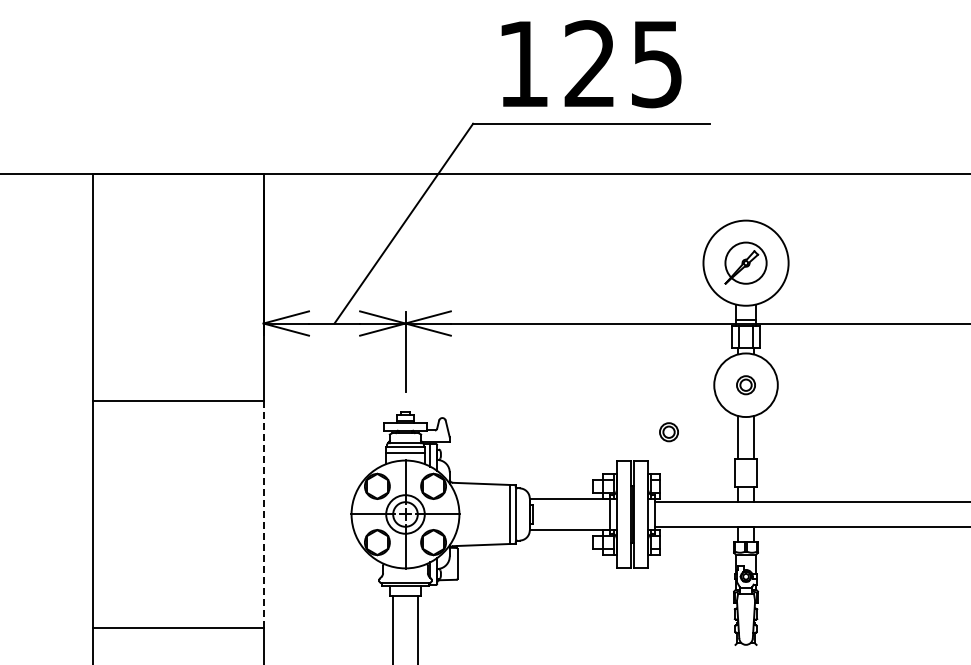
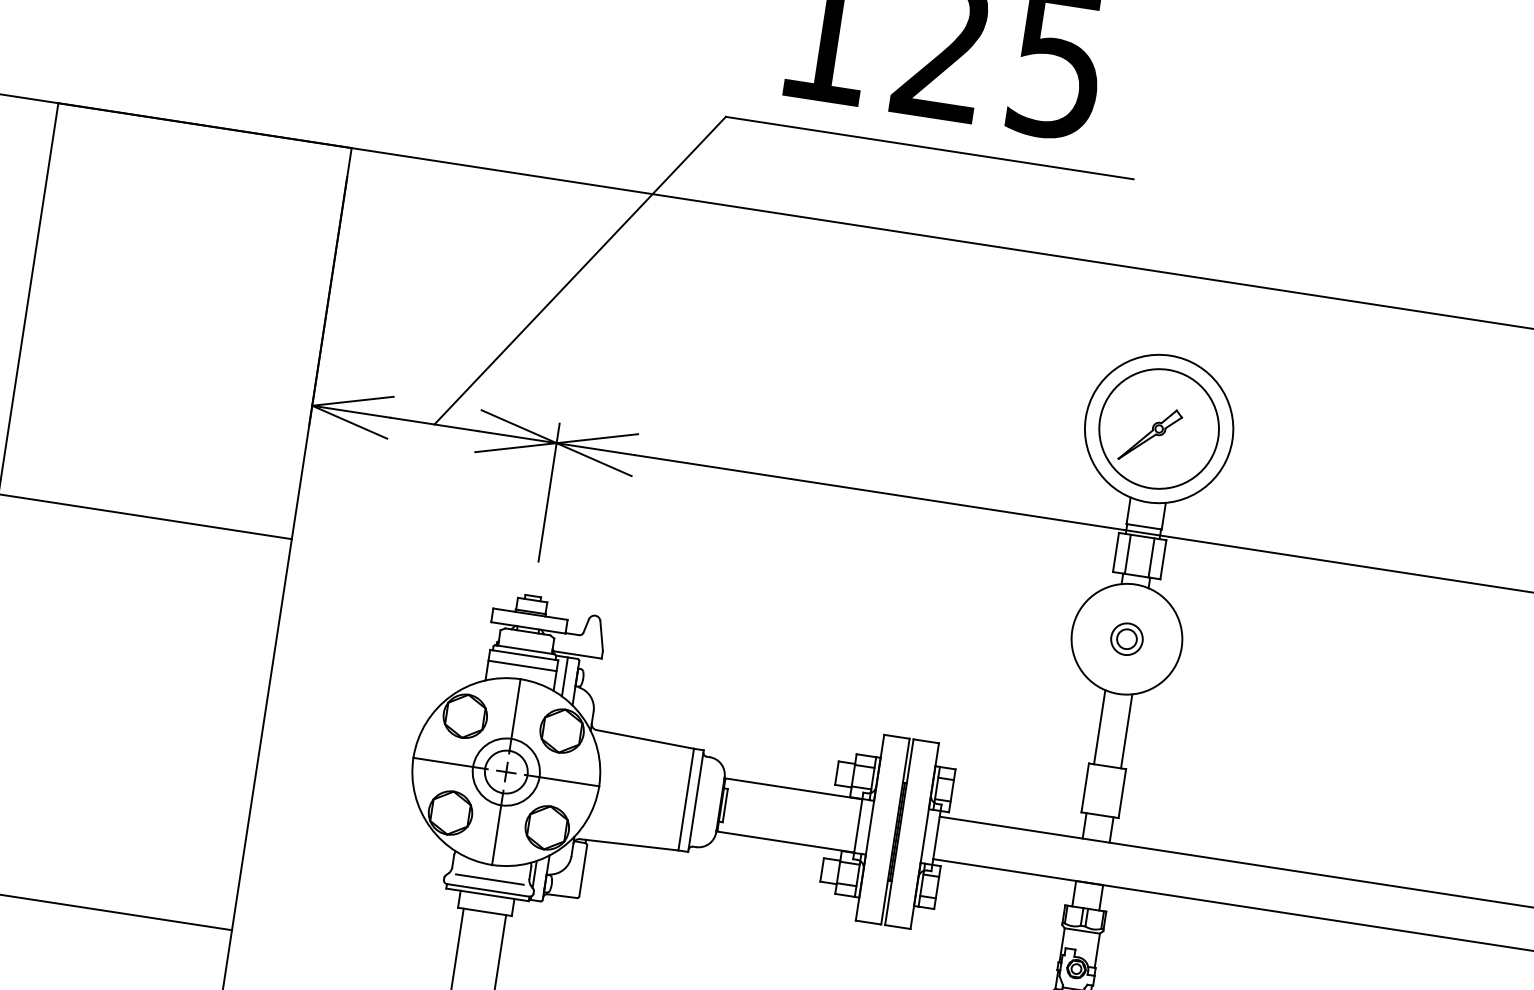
circle: (745, 262) -> (1158, 427), size x1.67
part: (668, 432) -> (980, 700), removed
line: (263, 514) -> (261, 734), dashed -> solid
line: (405, 576) -> (489, 878), added

